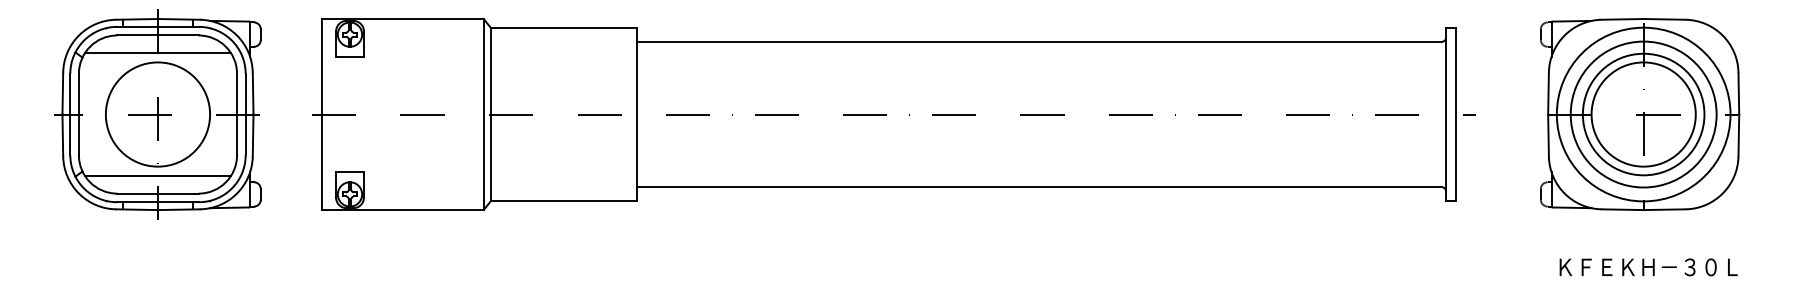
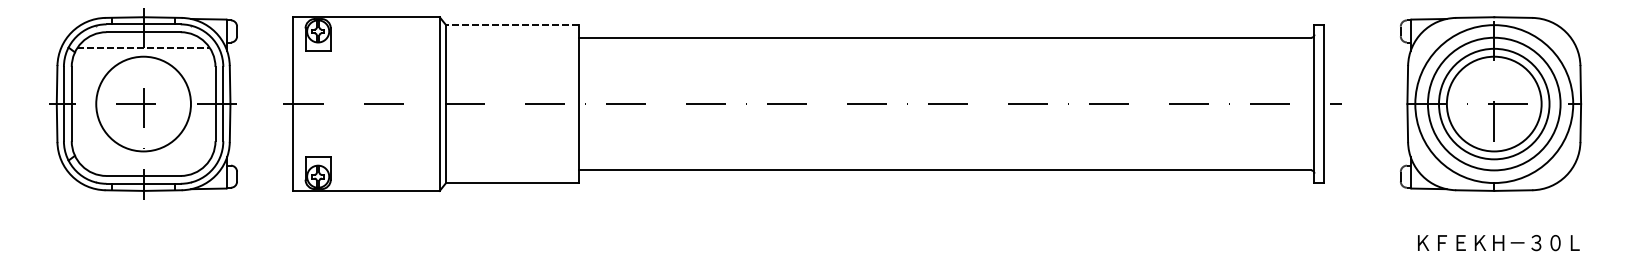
line: (563, 27) -> (512, 24), solid -> dashed
line: (157, 52) -> (143, 47), solid -> dashed
line: (157, 176) -> (143, 160), removed

